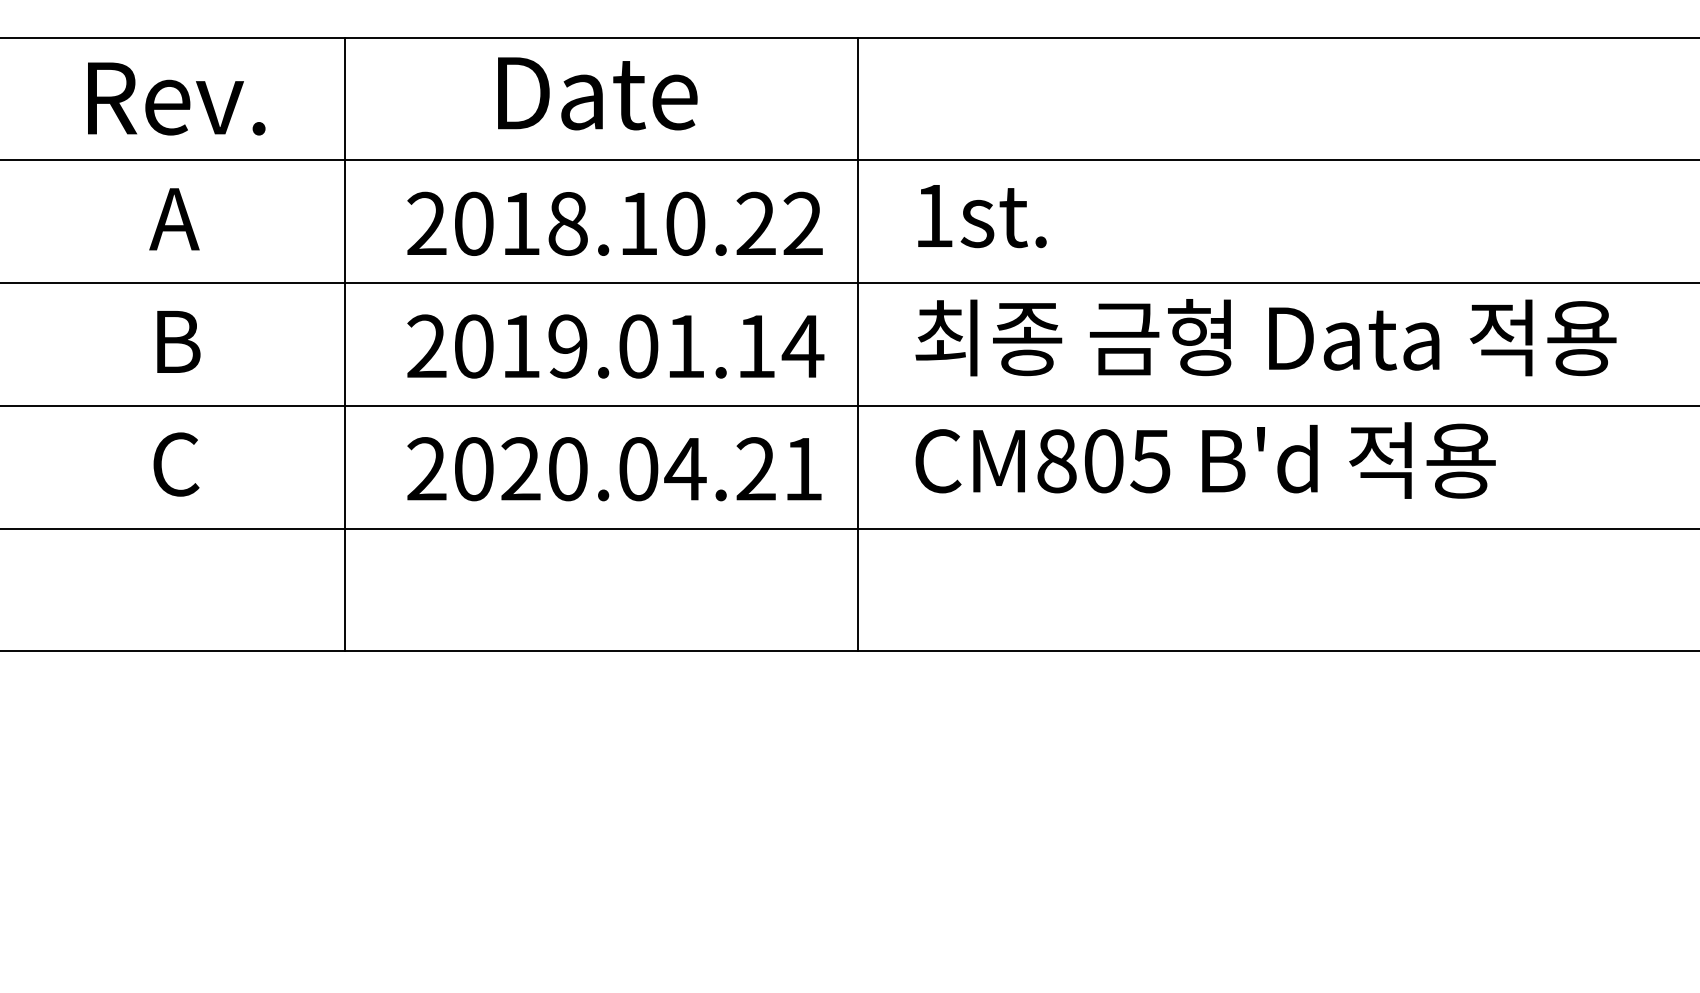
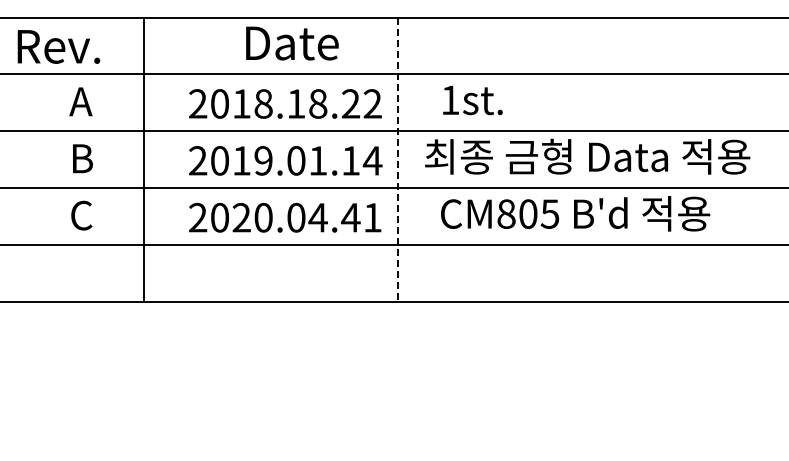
text: (597, 93) -> (292, 43), moved
text: (175, 97) -> (58, 46), moved
text: (981, 216) -> (472, 100), moved
text: (686, 222) -> (318, 103), 2018.10.22 -> 2018.18.22
line: (345, 343) -> (144, 159), moved
line: (858, 345) -> (398, 160), solid -> dashed
text: (1205, 459) -> (575, 213), moved
text: (755, 468) -> (350, 217), 2020.04.21 -> 2020.04.41

